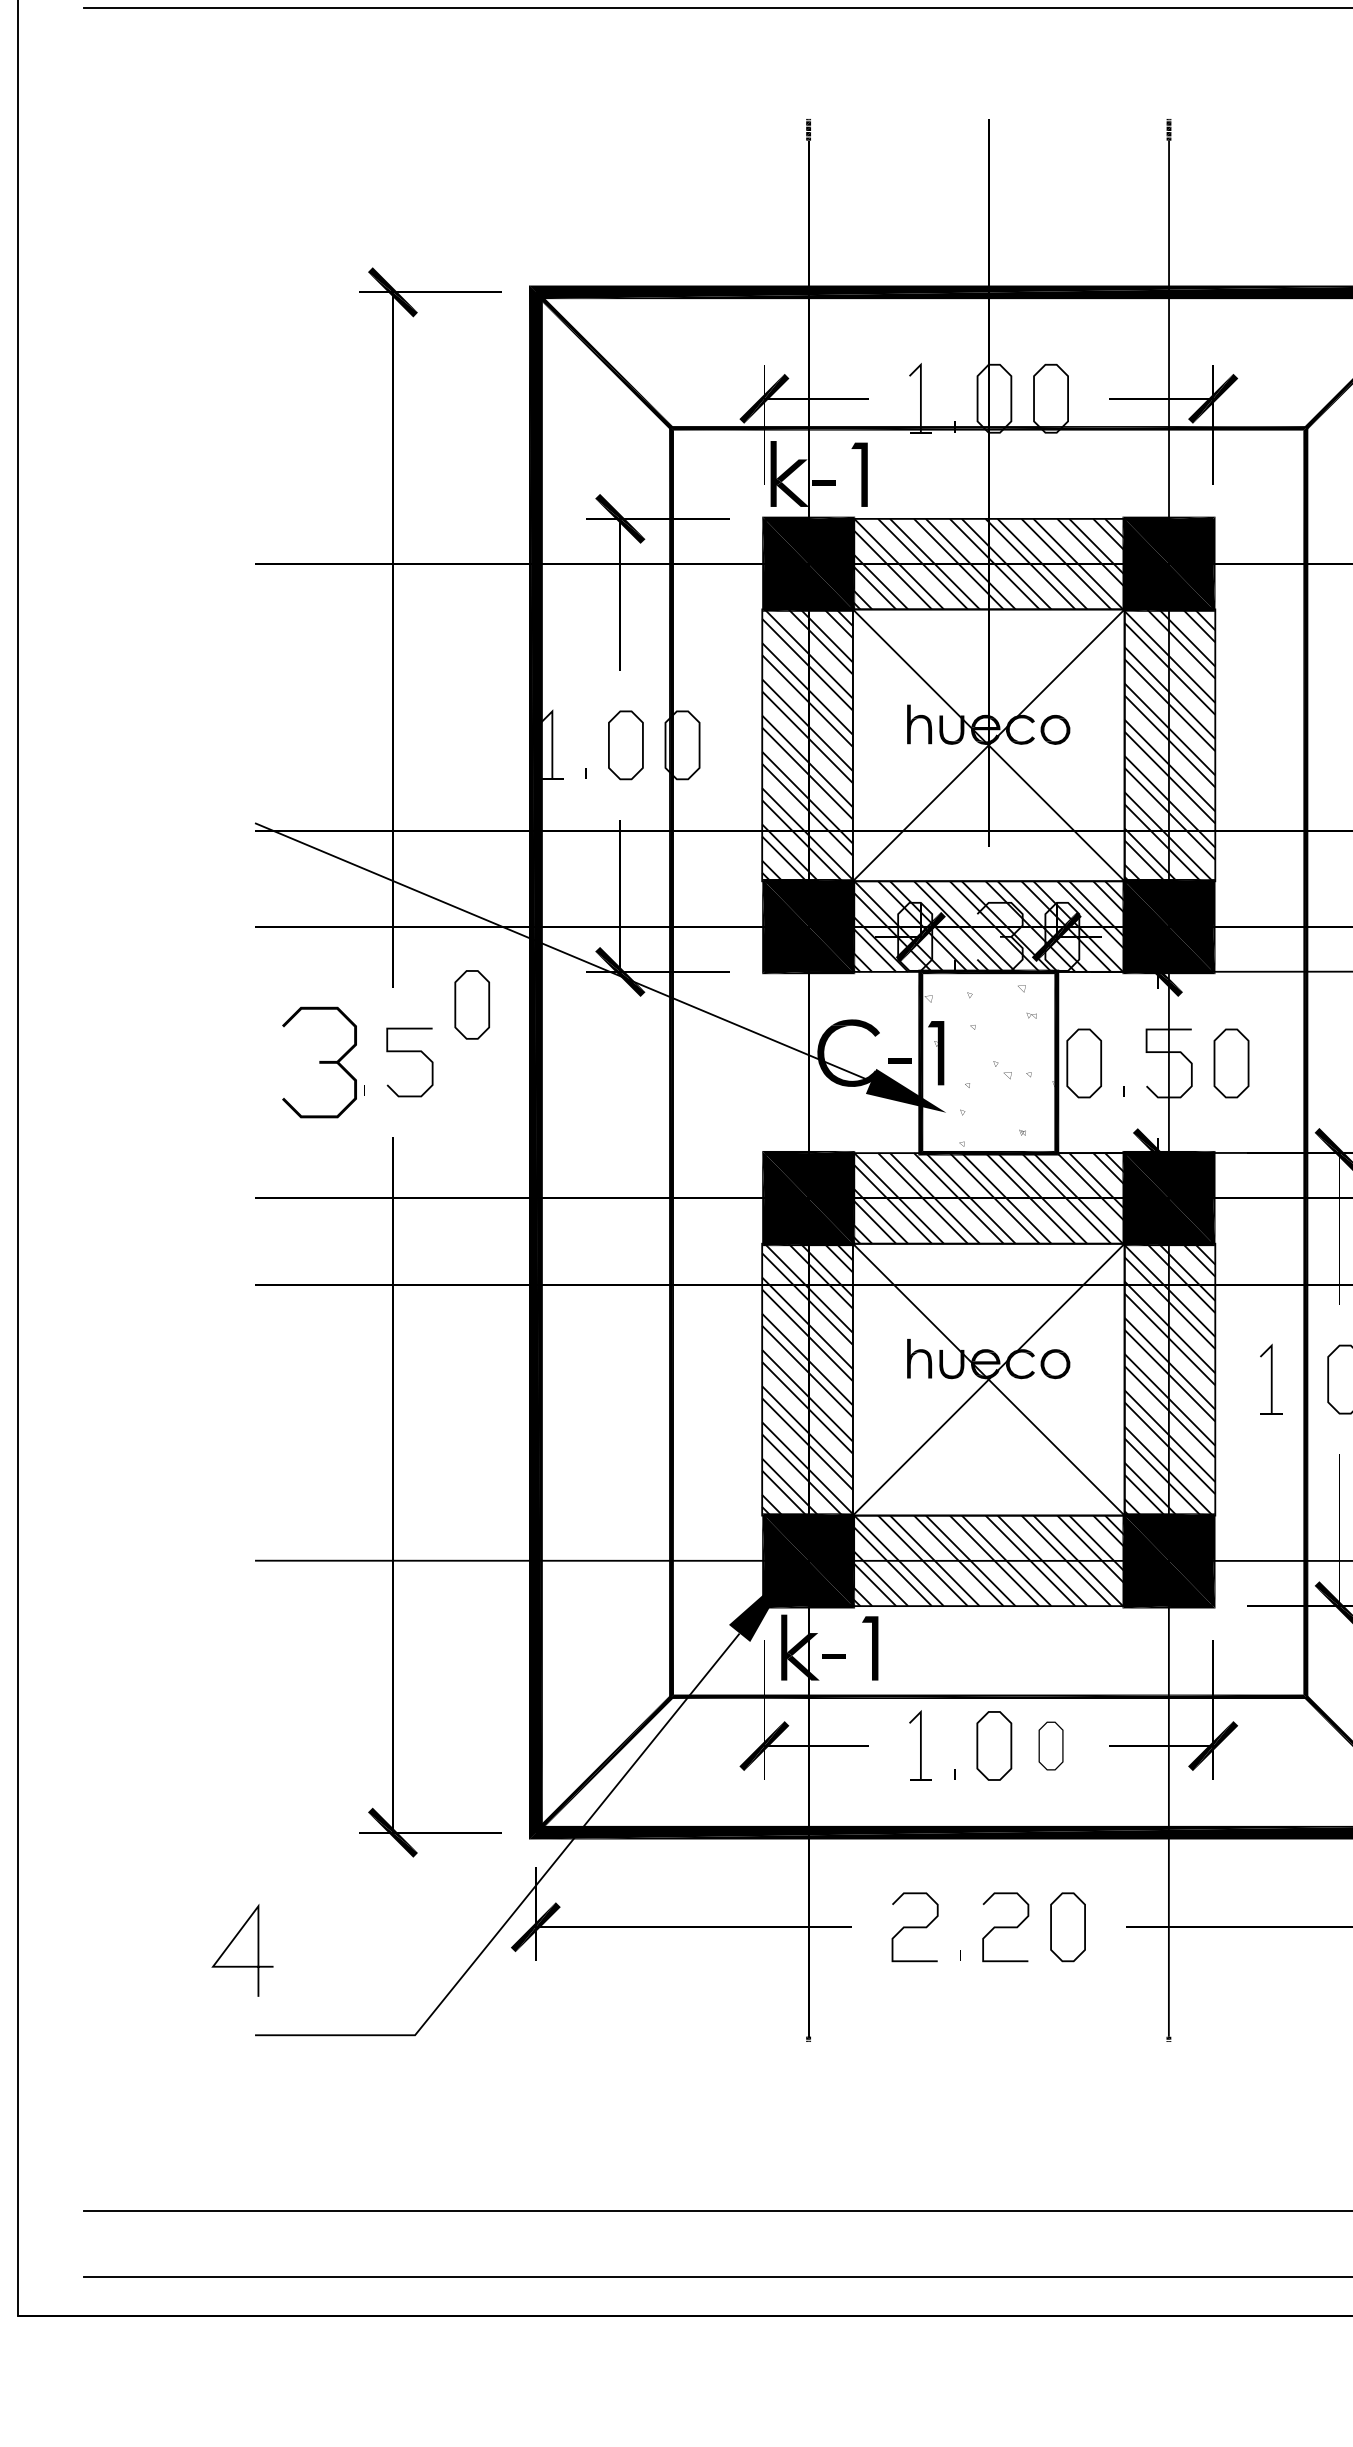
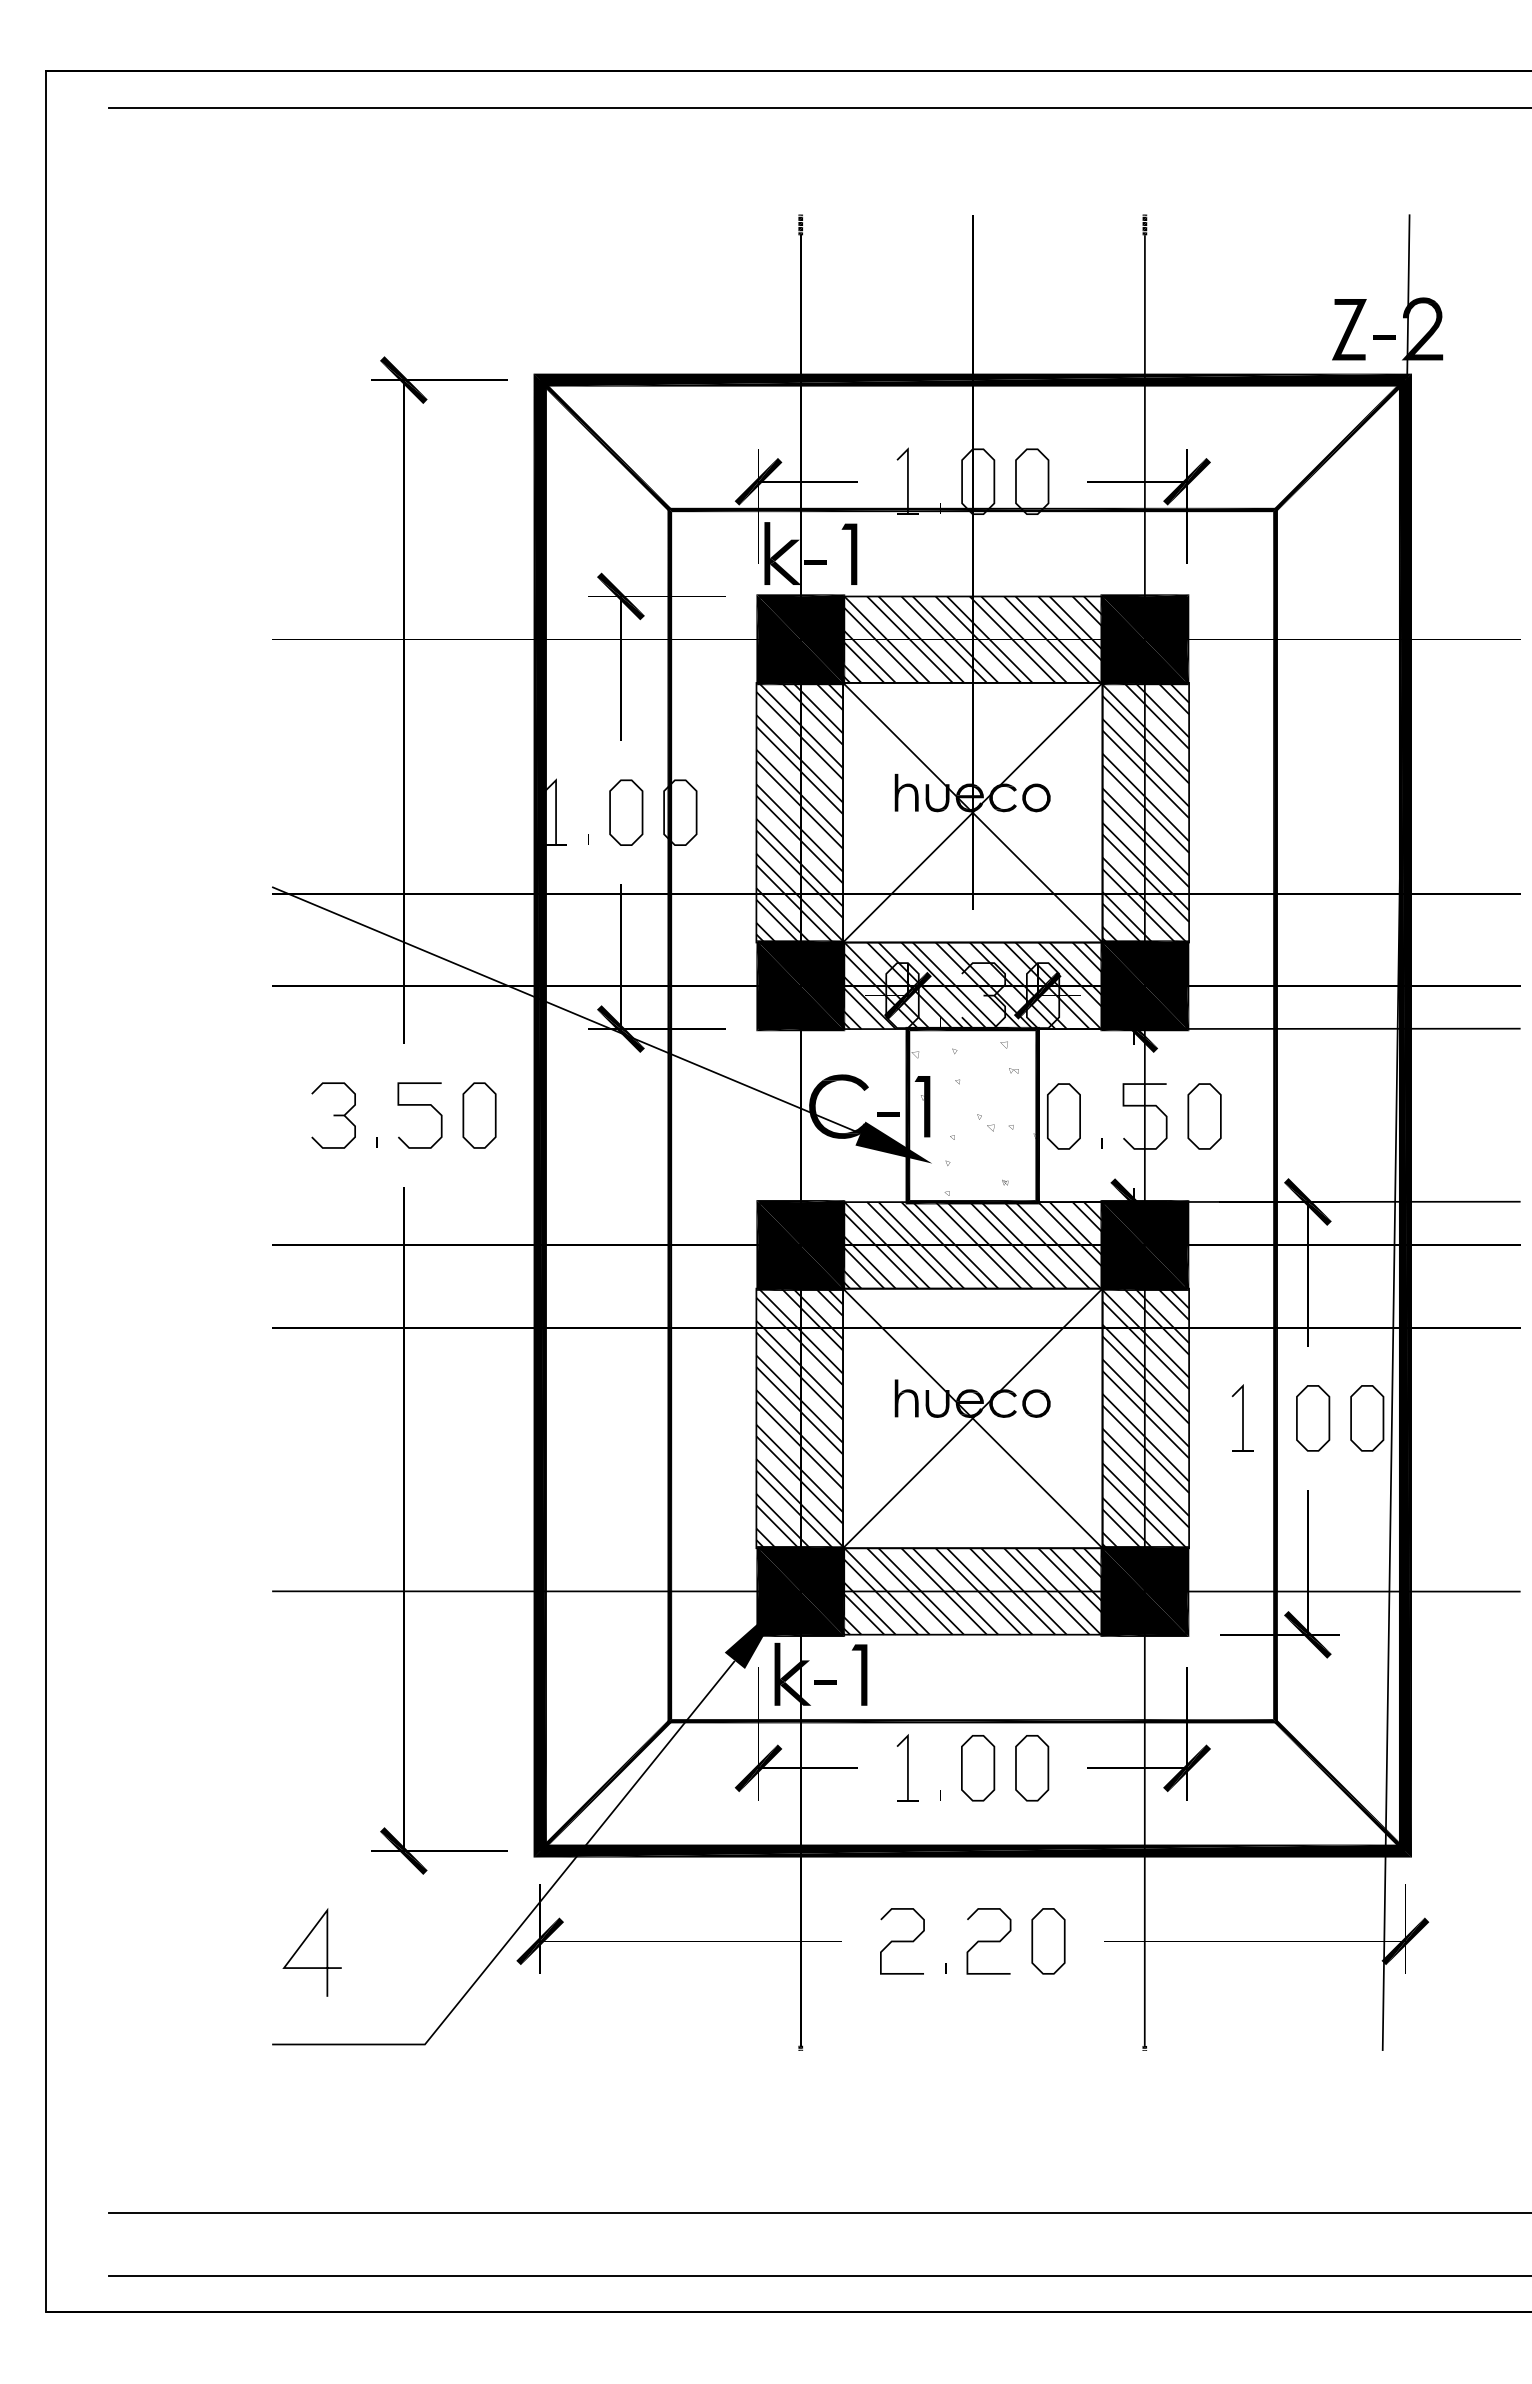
part: (472, 1004) -> (479, 1115), moved
part: (319, 1062) -> (333, 1115), size x0.62
part: (1051, 1746) -> (1032, 1768), size x1.43
line: (231, 1944) -> (301, 1946), moved

